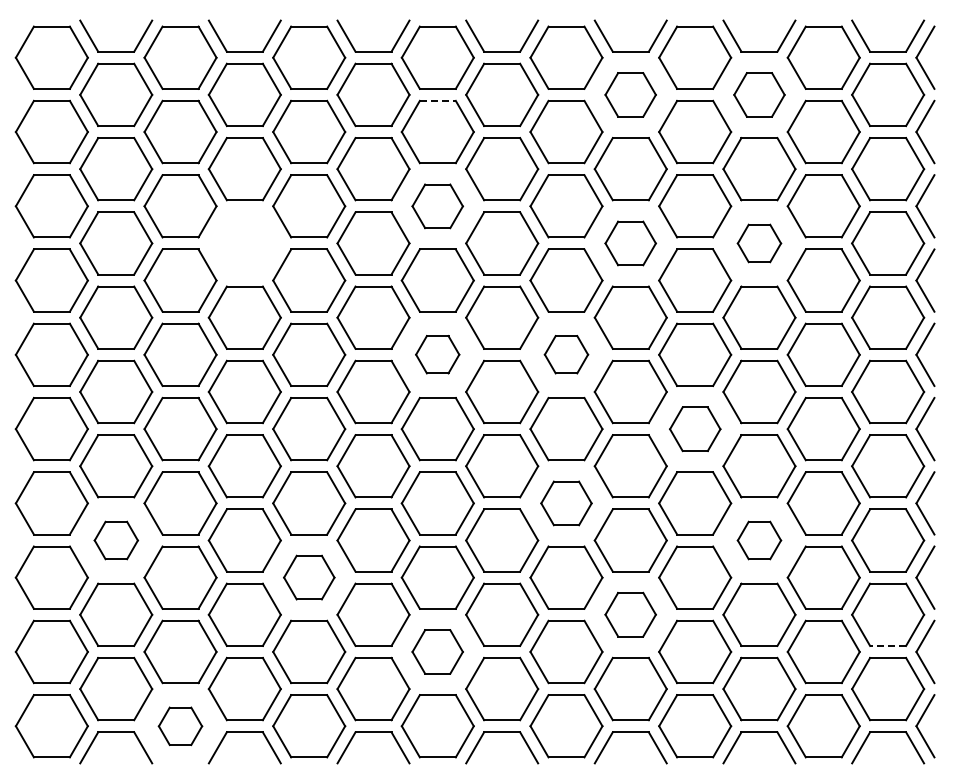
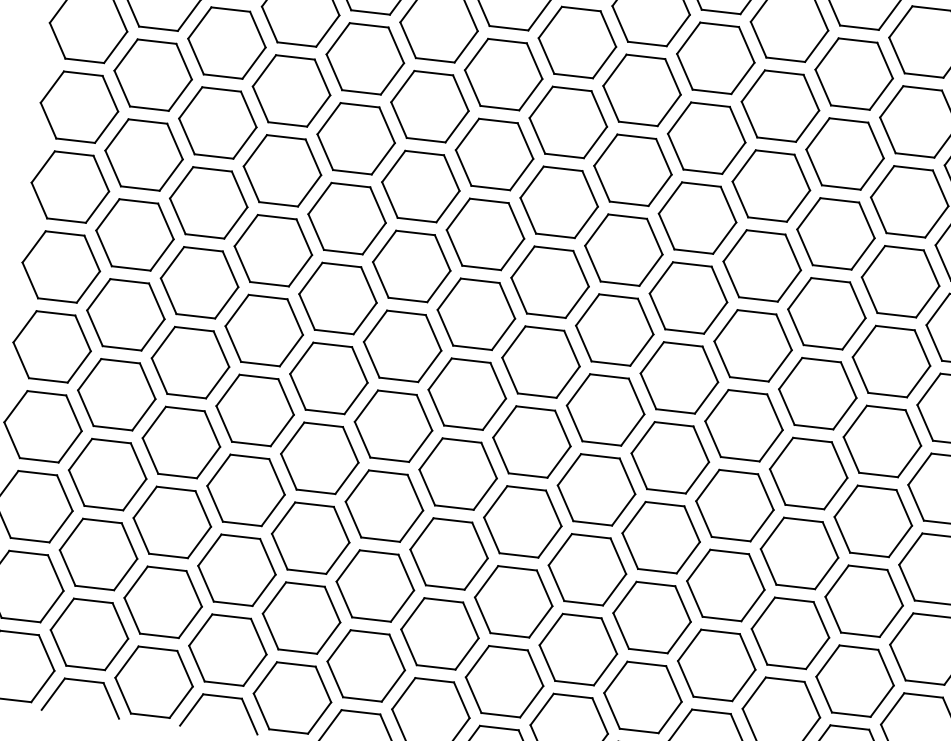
part: (630, 94) -> (715, 57), size x1.43
part: (759, 94) -> (854, 73), size x1.43
line: (437, 100) -> (507, 40), dashed -> solid
part: (437, 206) -> (494, 154), size x1.43
part: (244, 243) -> (282, 170), added
part: (630, 243) -> (697, 218), size x1.43
part: (759, 243) -> (836, 233), size x1.67
part: (437, 354) -> (476, 313), size x1.67
part: (566, 354) -> (614, 329), size x1.67
part: (695, 429) -> (744, 426), size x1.43
part: (566, 503) -> (596, 489), size x1.43
part: (116, 540) -> (107, 474), size x1.67
part: (759, 540) -> (799, 553), size x1.67
part: (309, 577) -> (311, 538), size x1.43
part: (630, 614) -> (651, 617), size x1.43
line: (888, 645) -> (925, 682), dashed -> solid
part: (437, 651) -> (439, 633), size x1.43
part: (180, 726) -> (154, 682), size x1.67

